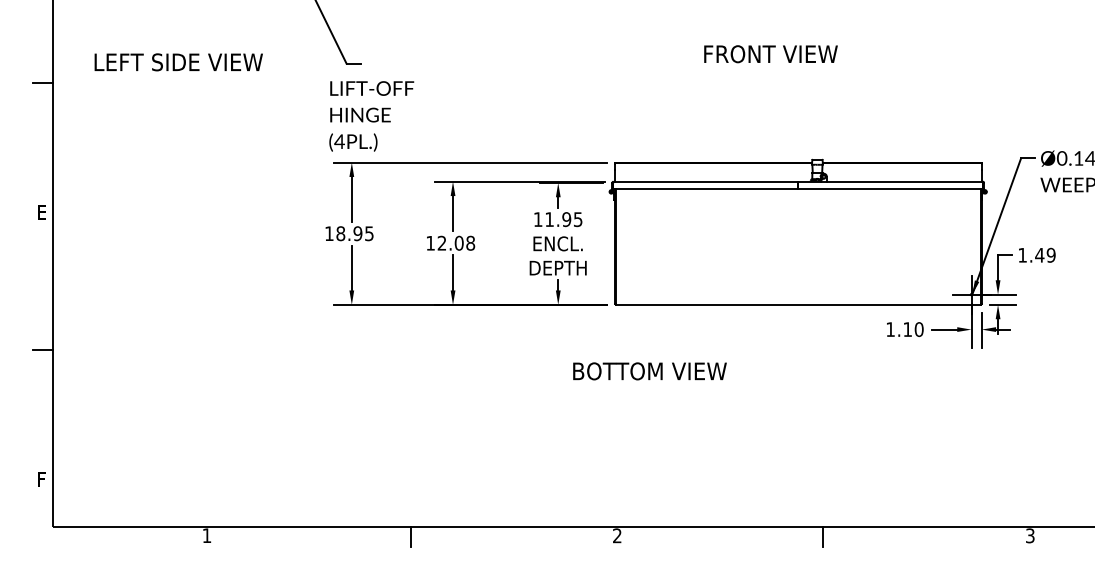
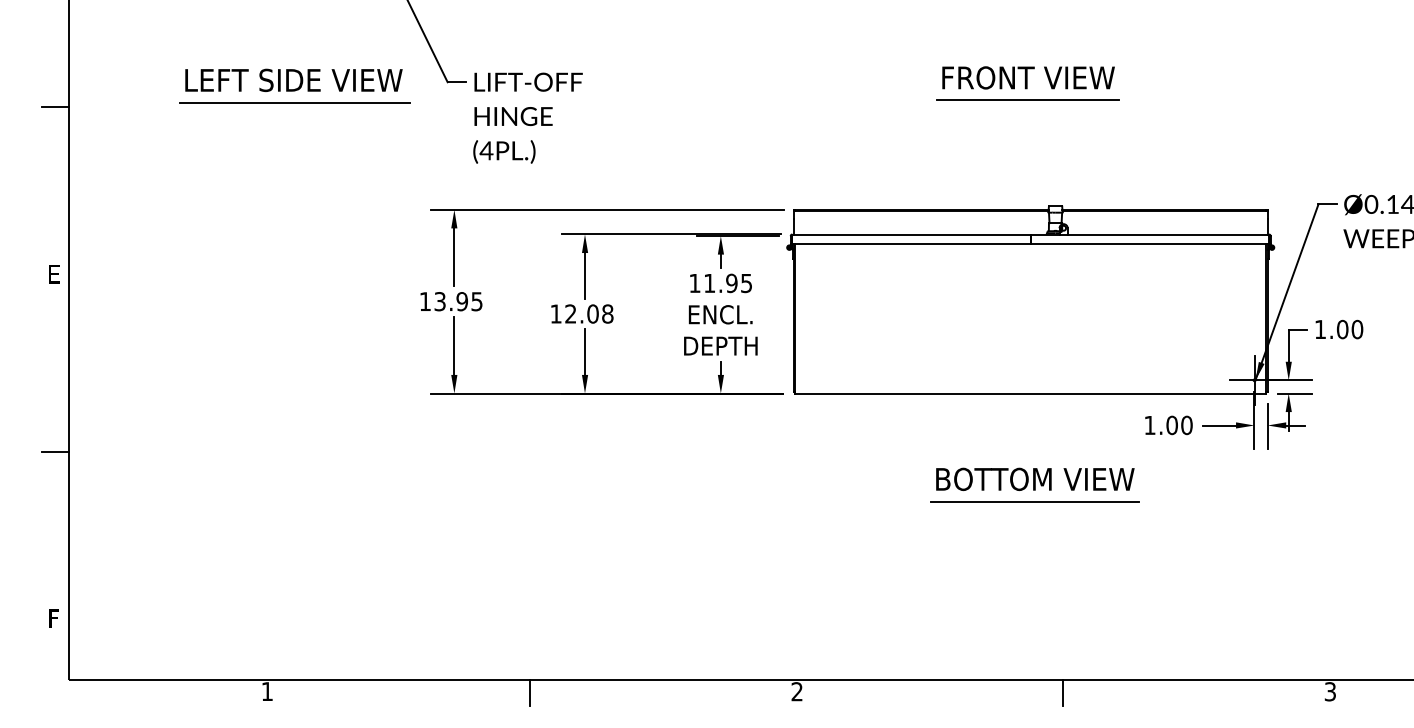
text: (770, 53) -> (1028, 77), moved
text: (178, 61) -> (293, 79), moved
line: (795, 77) -> (1027, 100), added
line: (228, 79) -> (294, 102), added
text: (371, 115) -> (527, 117), moved
text: (340, 233) -> (439, 301), 18.95 -> 13.95
text: (1045, 255) -> (1349, 329), 1.49 -> 1.00
text: (907, 329) -> (1171, 425), 1.10 -> 1.00
text: (650, 370) -> (1035, 478), moved
line: (801, 388) -> (1034, 501), added

